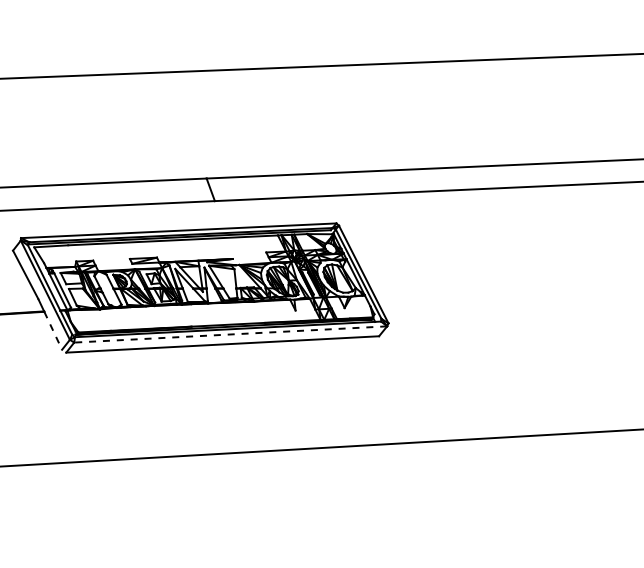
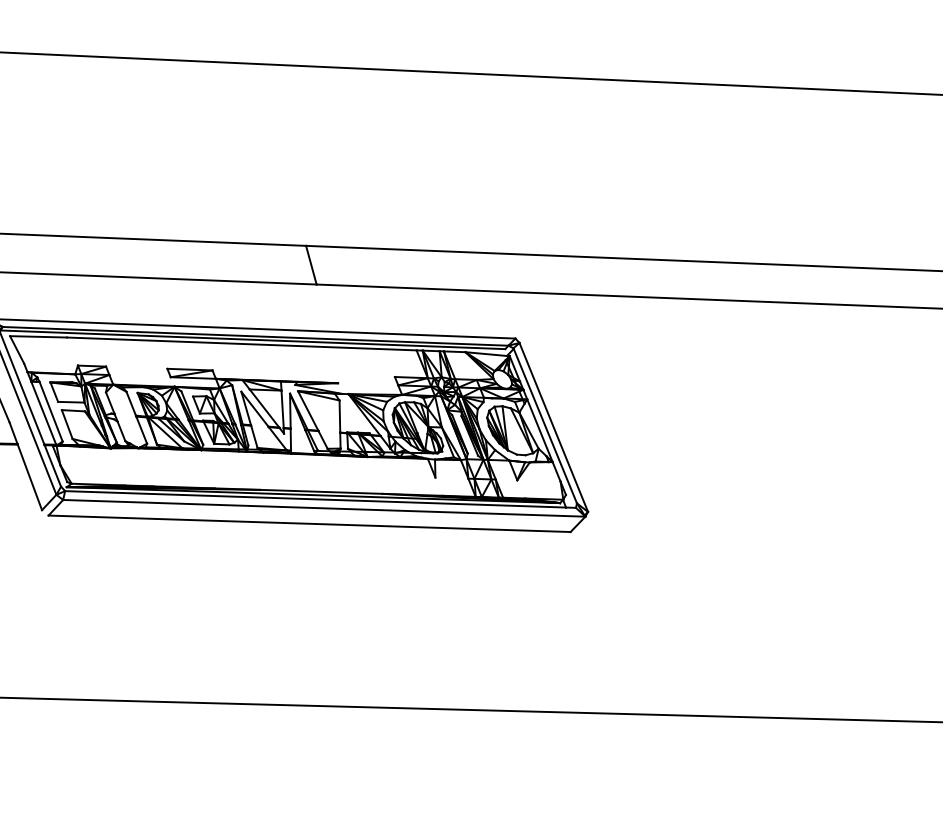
line: (53, 330) -> (30, 476), dashed -> solid
line: (230, 334) -> (323, 508), dashed -> solid

